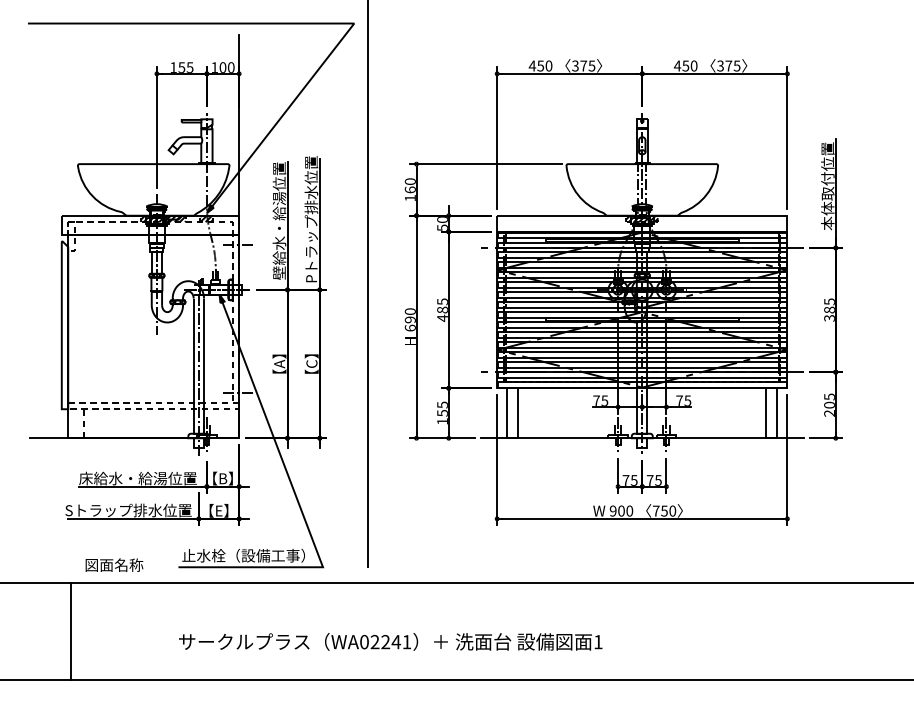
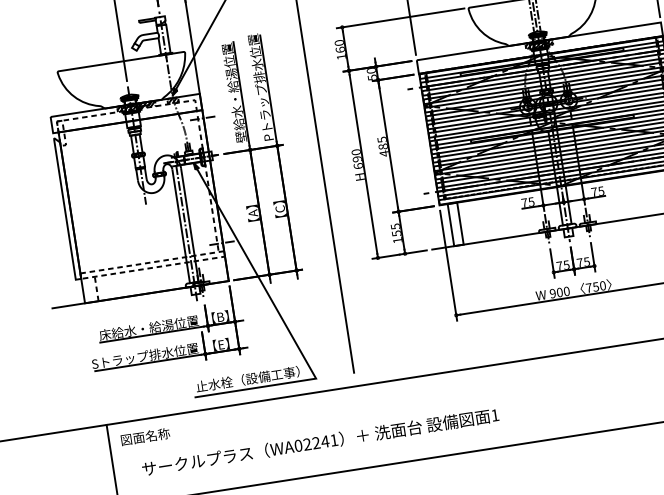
text: (114, 564) -> (145, 436), moved
text: (390, 641) -> (320, 441), moved

